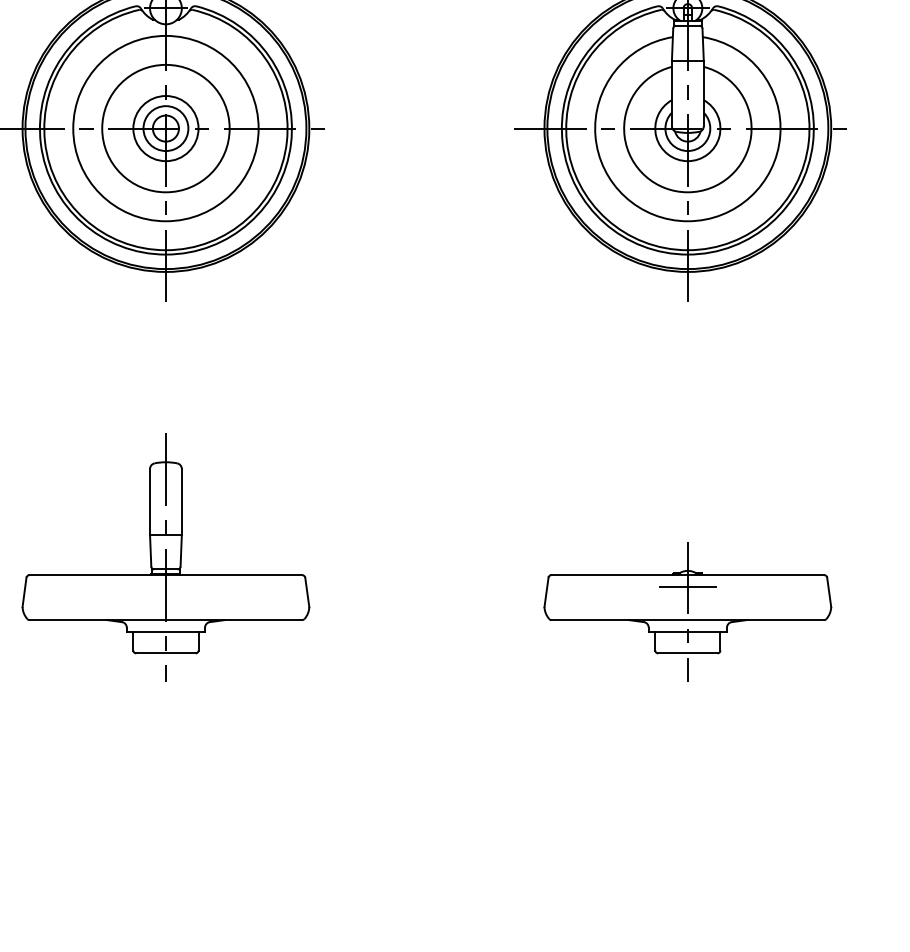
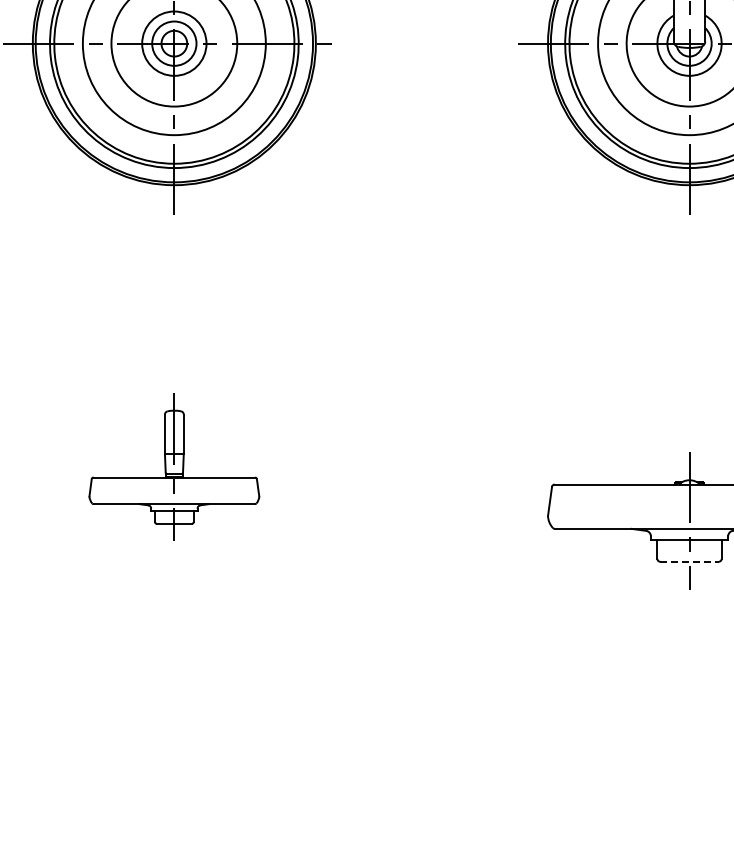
part: (165, 557) -> (173, 467), size x0.6
line: (687, 586) -> (689, 495), removed
line: (687, 653) -> (689, 561), solid -> dashed

